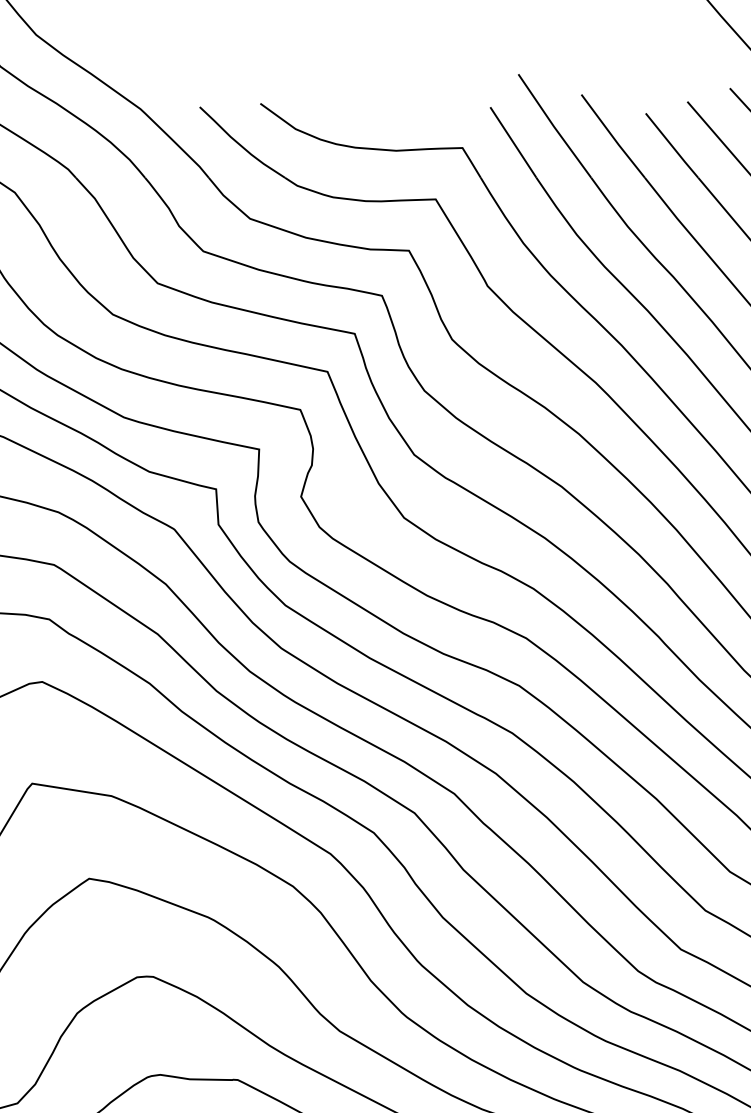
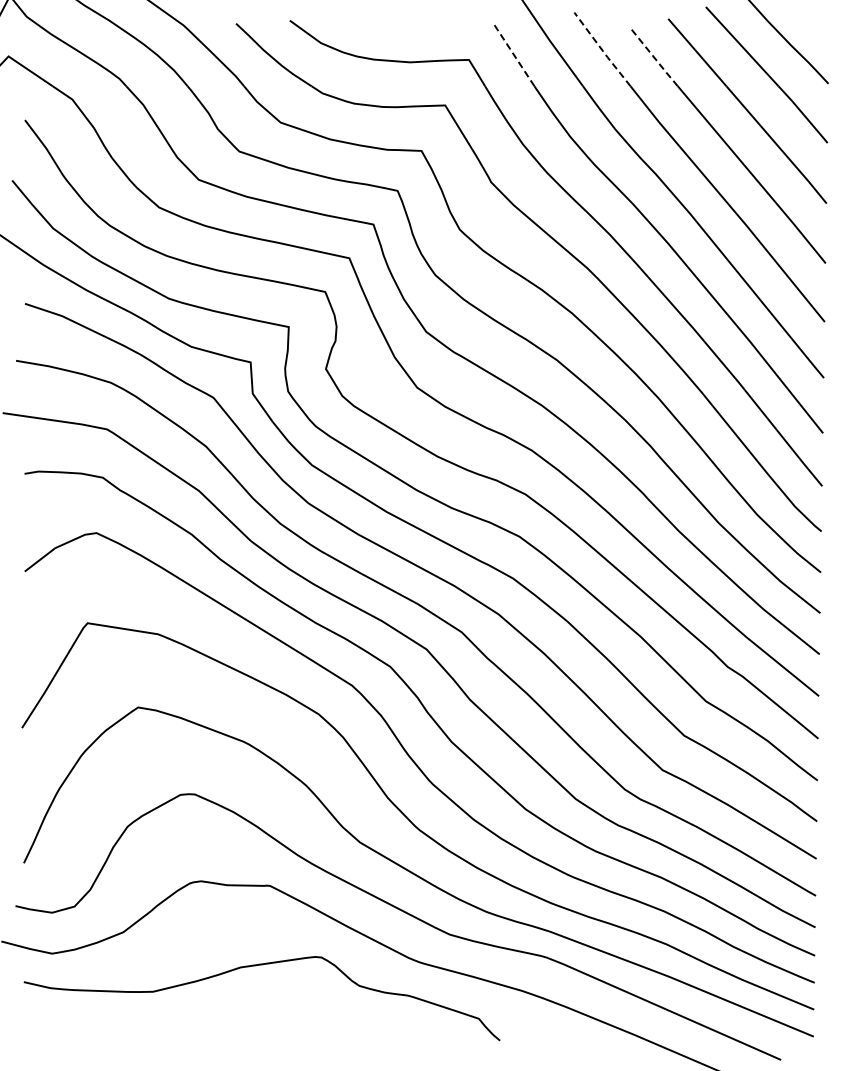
line: (613, 137) -> (602, 50), solid -> dashed
line: (512, 141) -> (513, 54), solid -> dashed
line: (671, 146) -> (654, 58), solid -> dashed

